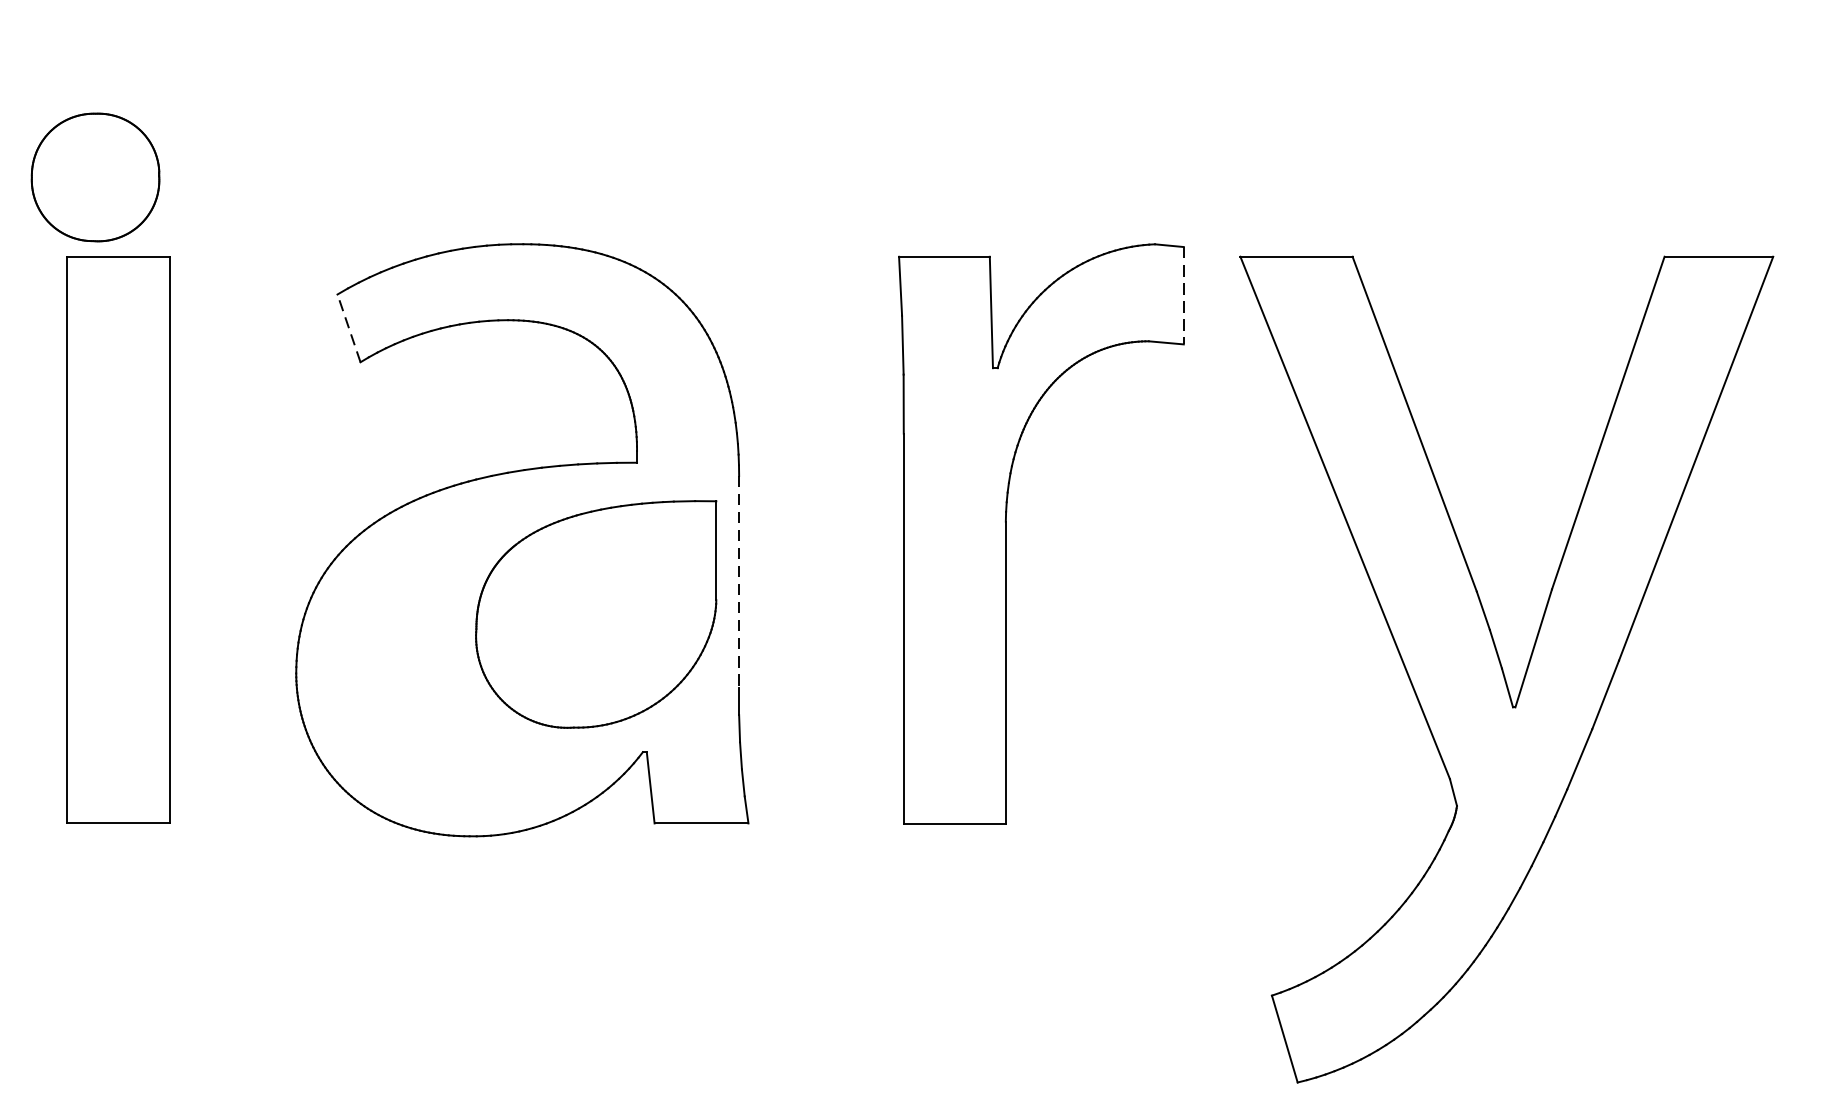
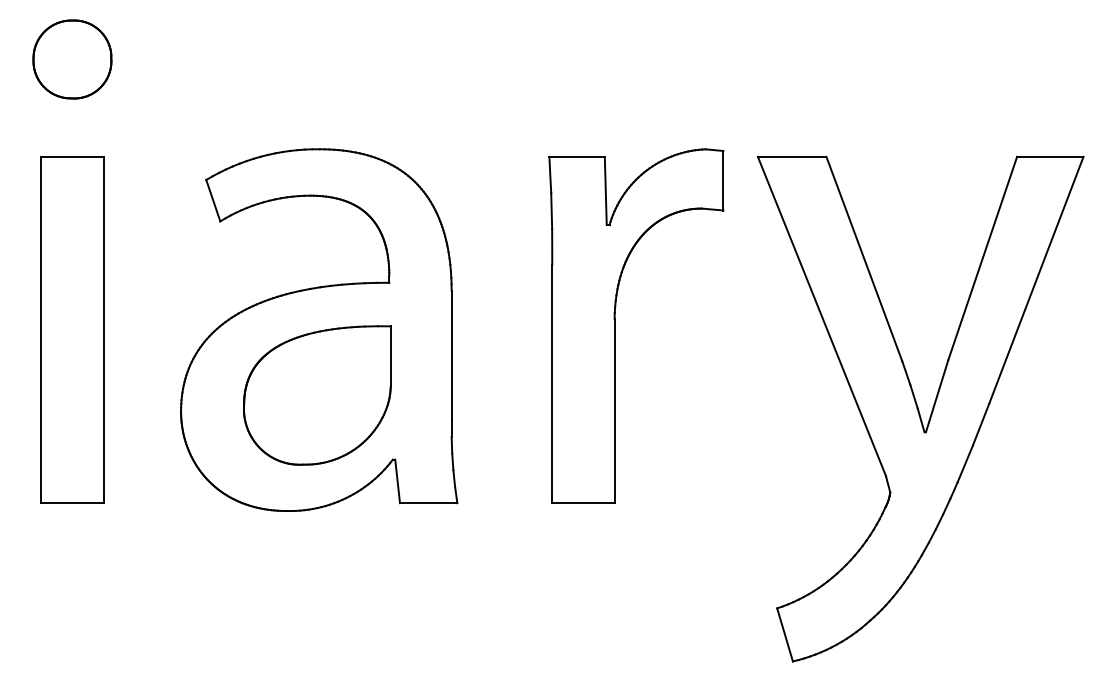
part: (95, 177) -> (72, 59), moved
line: (1184, 295) -> (723, 180), dashed -> solid
line: (349, 328) -> (213, 200), dashed -> solid
line: (738, 581) -> (451, 355), dashed -> solid
part: (596, 614) -> (317, 395), moved

